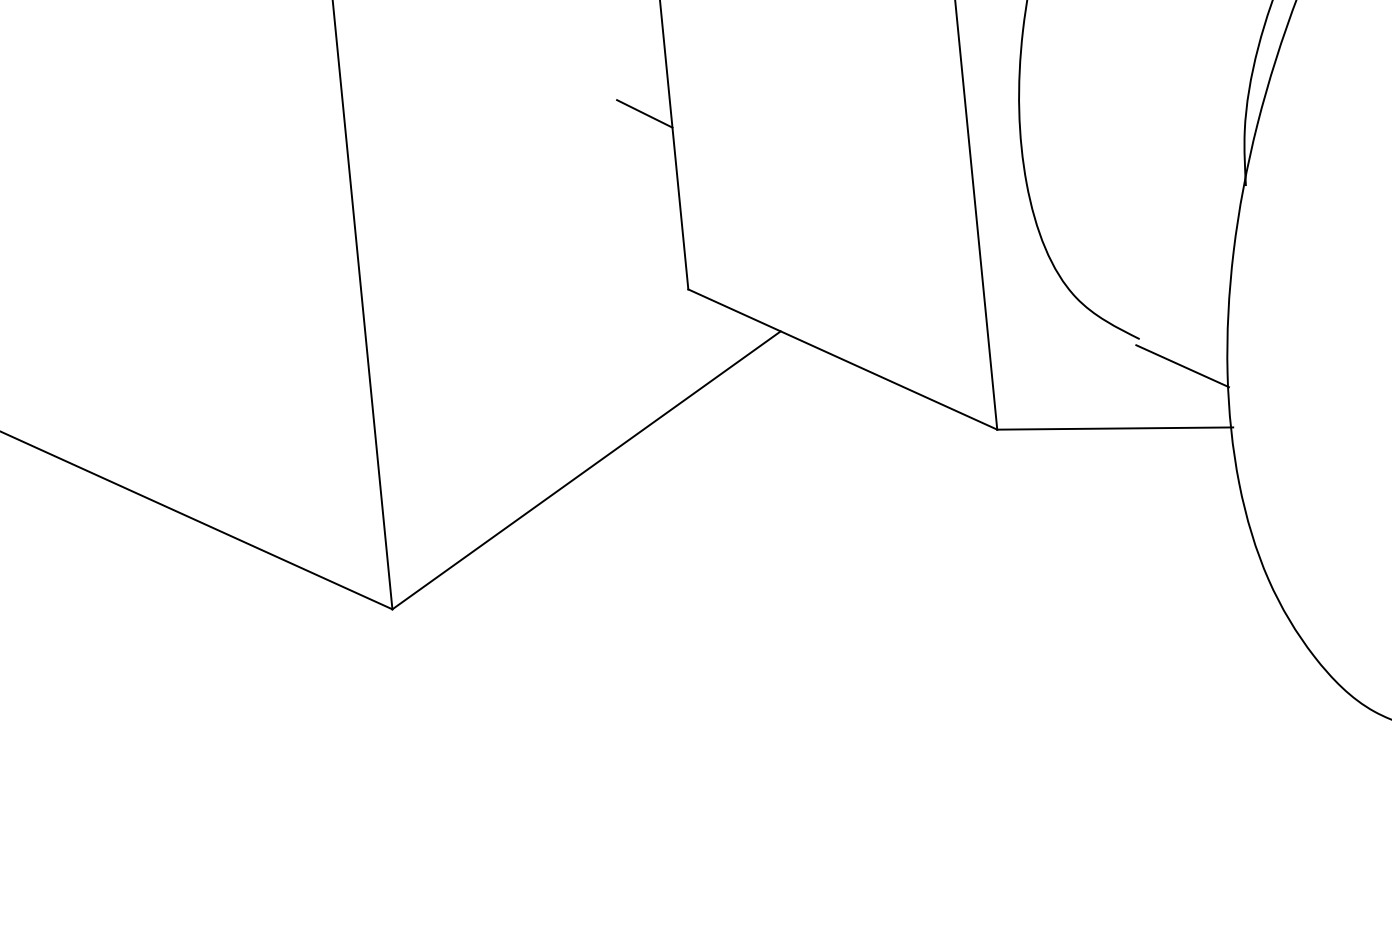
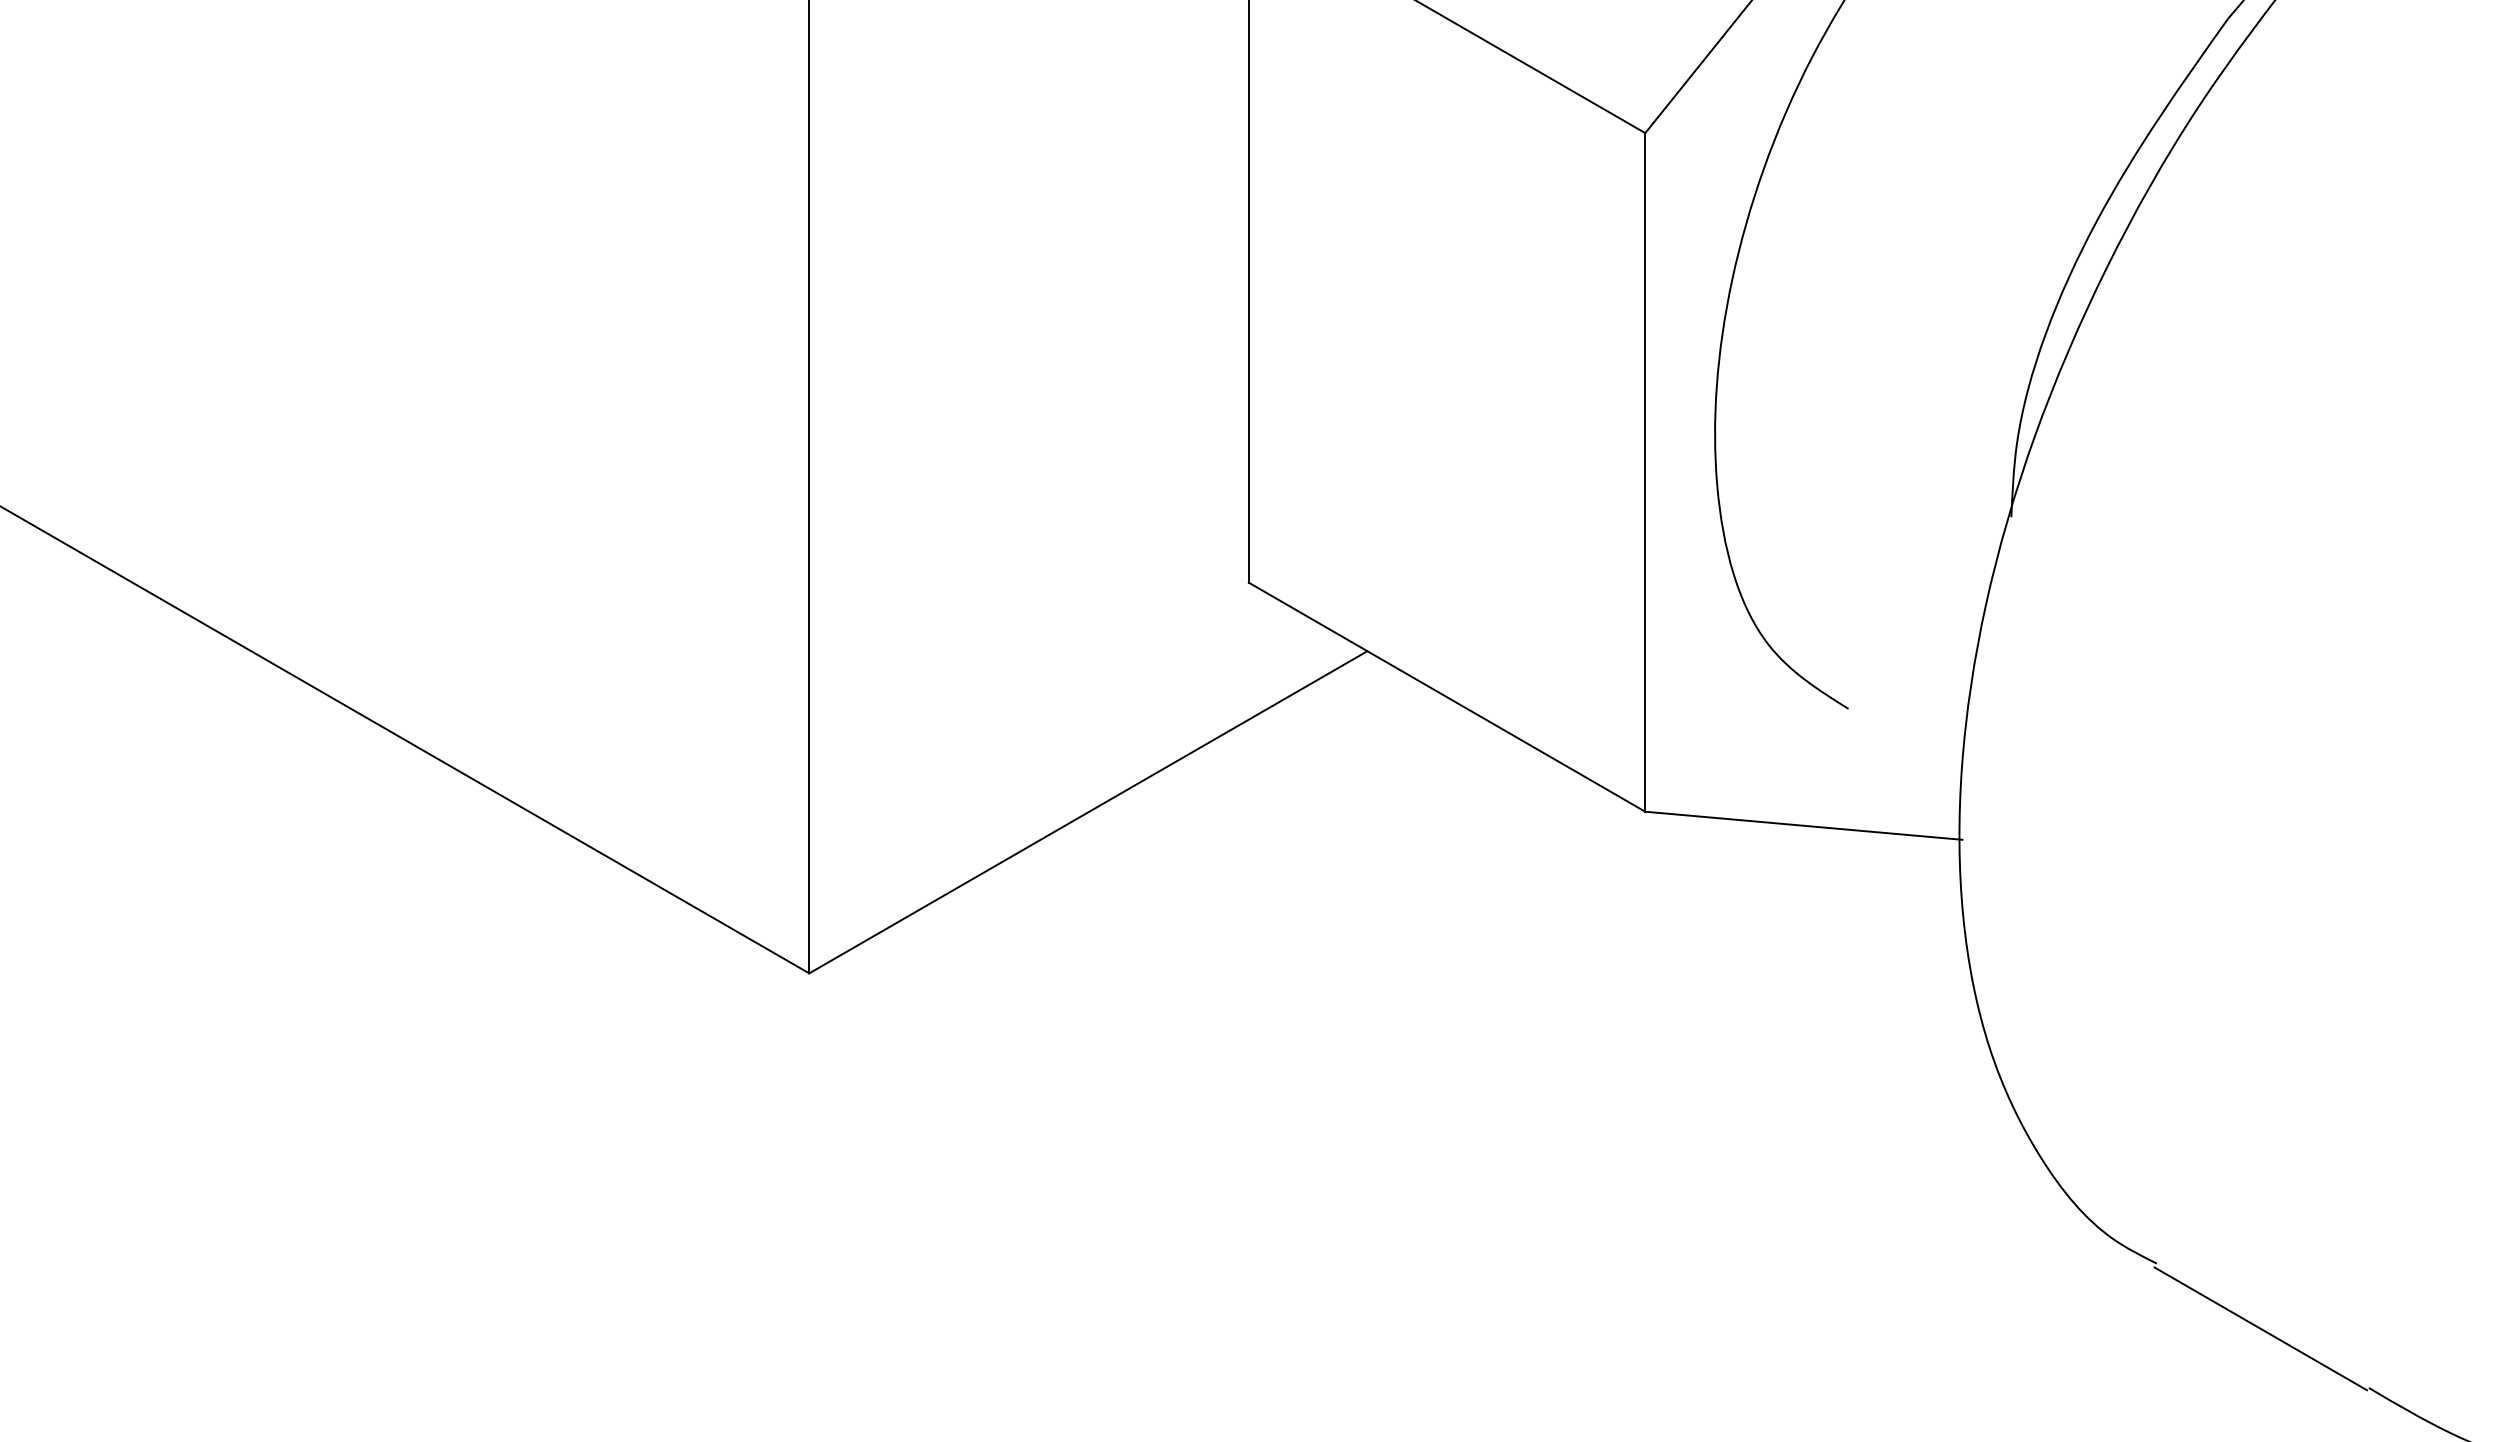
line: (644, 114) -> (1213, 341), removed
line: (1182, 365) -> (1902, 750), removed

